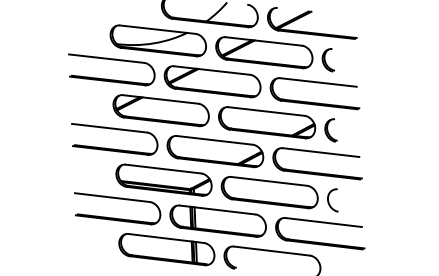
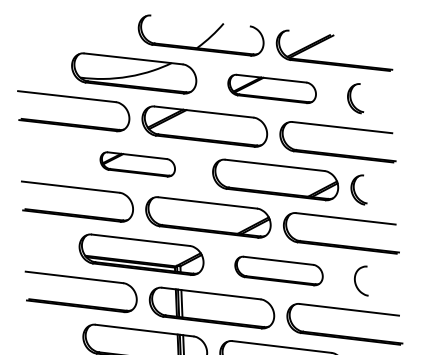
part: (264, 52) -> (272, 88), size x0.7
part: (160, 110) -> (136, 164), size x0.6
part: (269, 192) -> (278, 270), size x0.7

